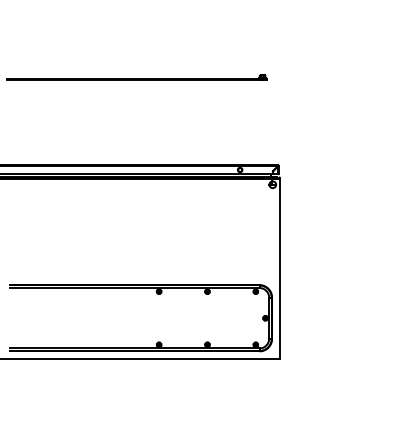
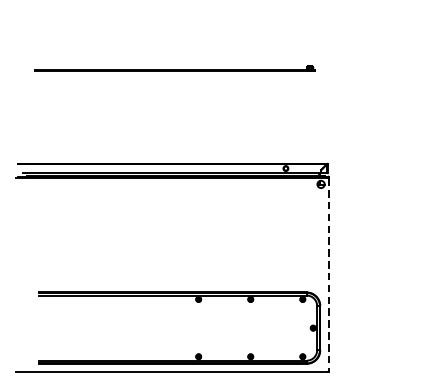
line: (280, 268) -> (329, 274), solid -> dashed

